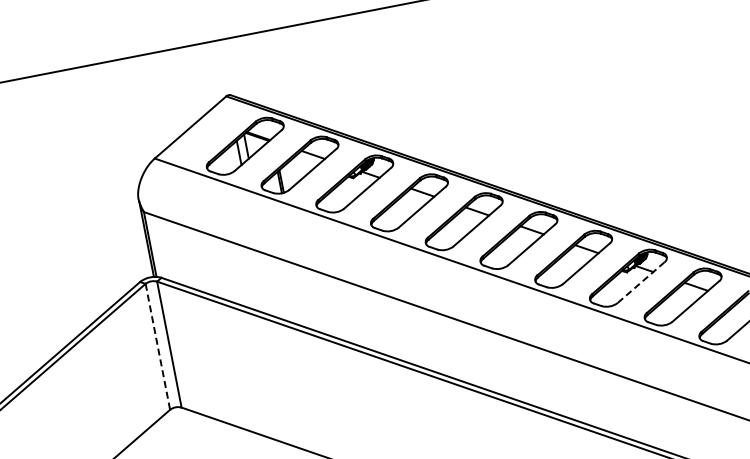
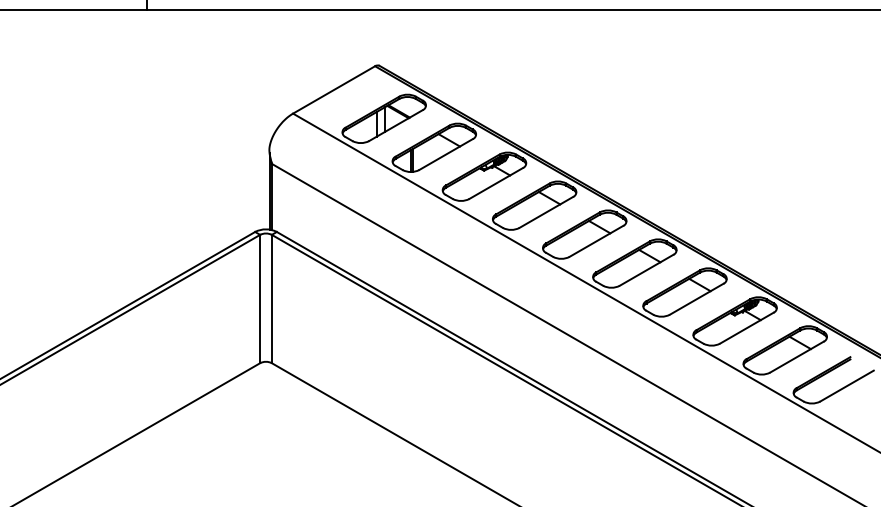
line: (640, 282) -> (746, 328), dashed -> solid
line: (158, 347) -> (260, 299), dashed -> solid

